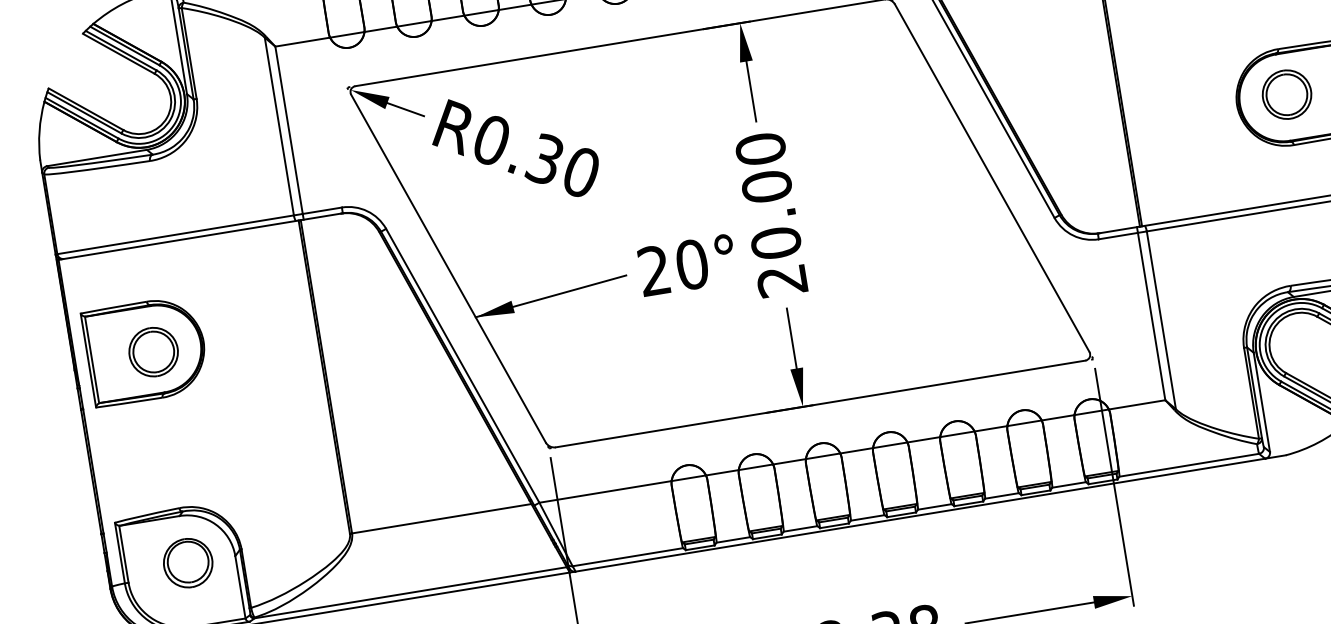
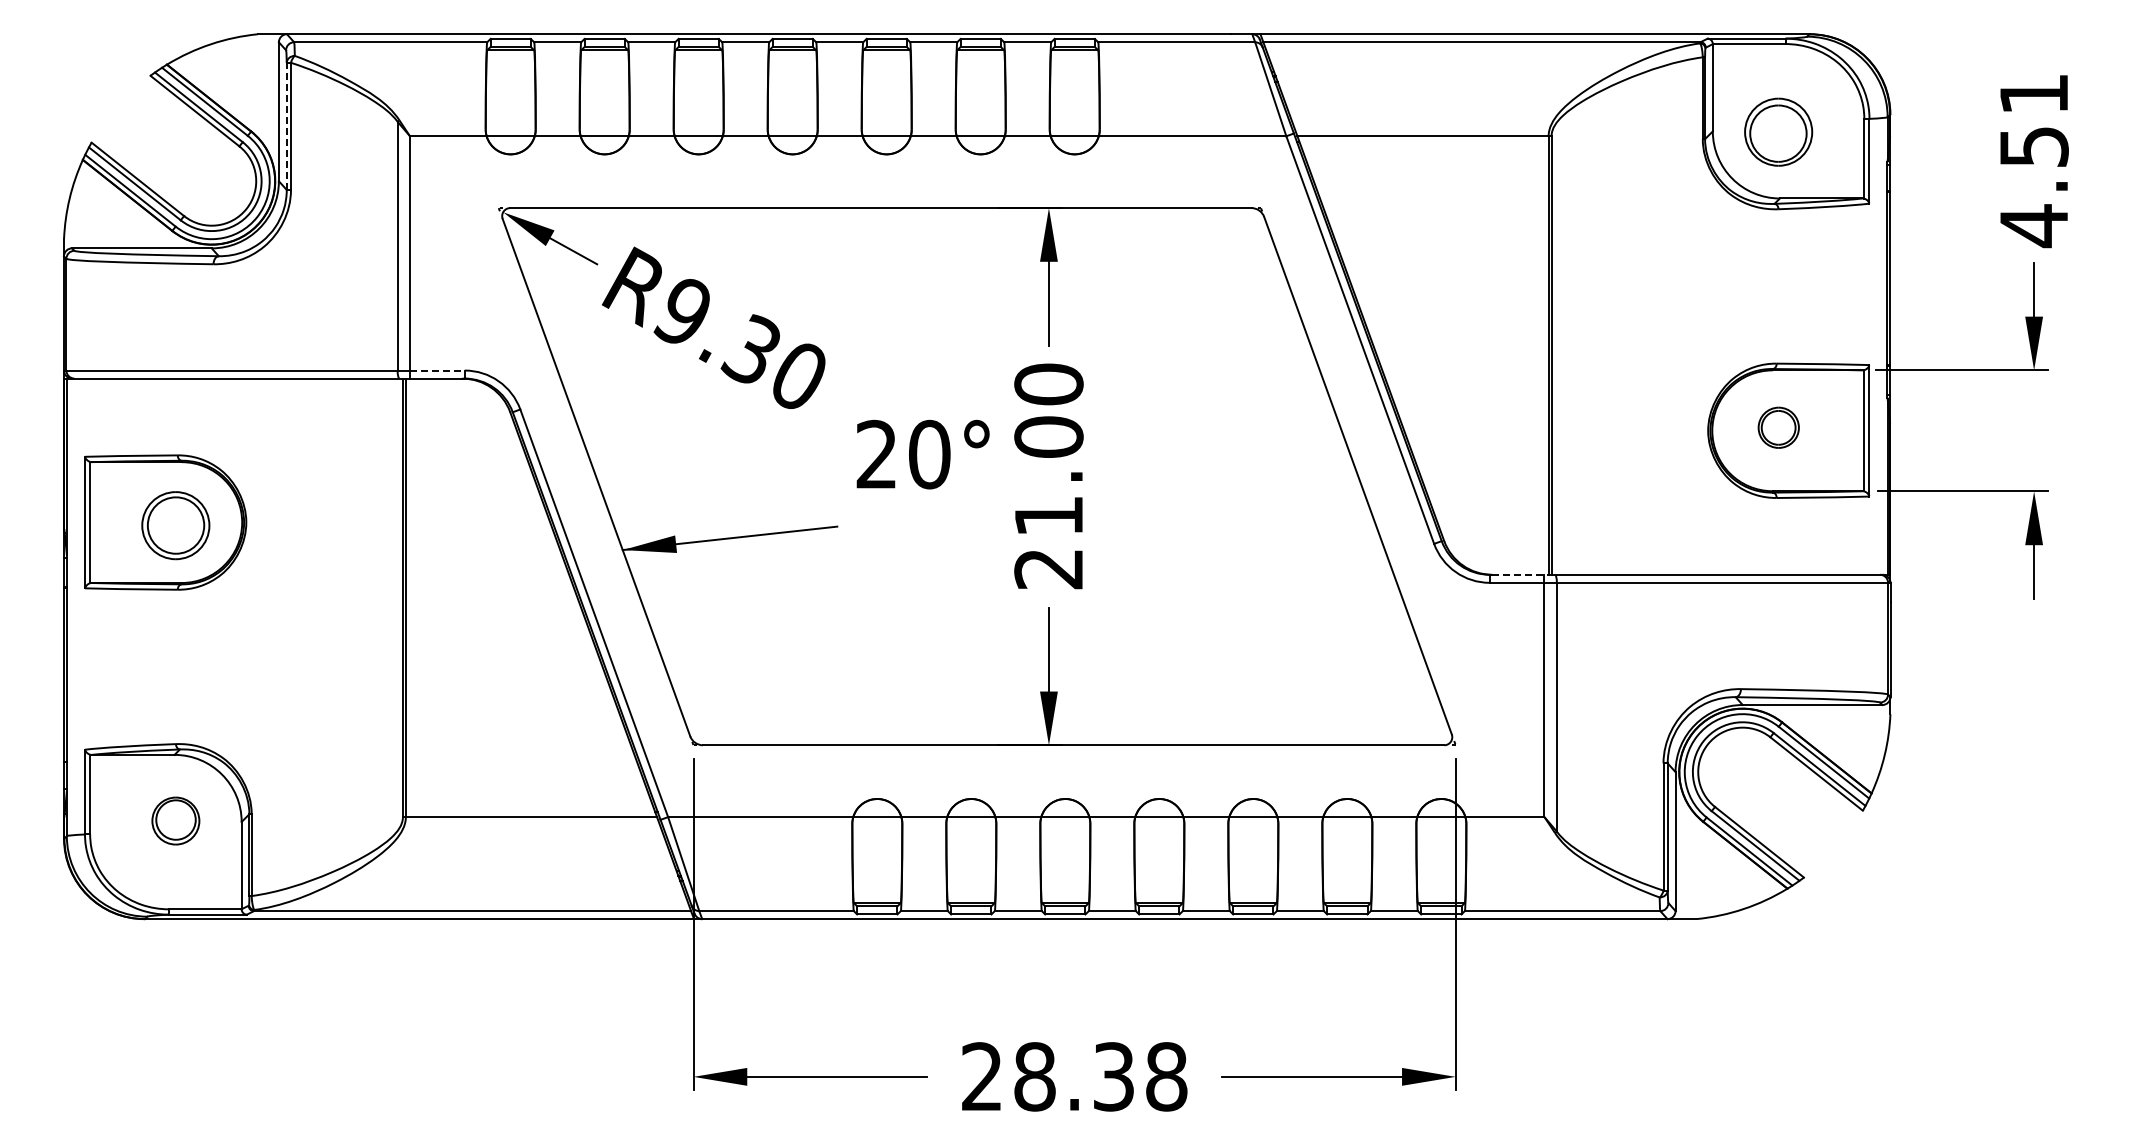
line: (186, 54) -> (286, 126), solid -> dashed
part: (1286, 94) -> (1778, 427), size x0.6
text: (489, 140) -> (681, 312), R0.30 -> R9.30
line: (322, 210) -> (437, 370), solid -> dashed
line: (1119, 229) -> (1520, 574), solid -> dashed
text: (775, 242) -> (1048, 515), 20.00 -> 21.00
text: (687, 265) -> (922, 454), moved
part: (187, 562) -> (175, 820), size x0.7

